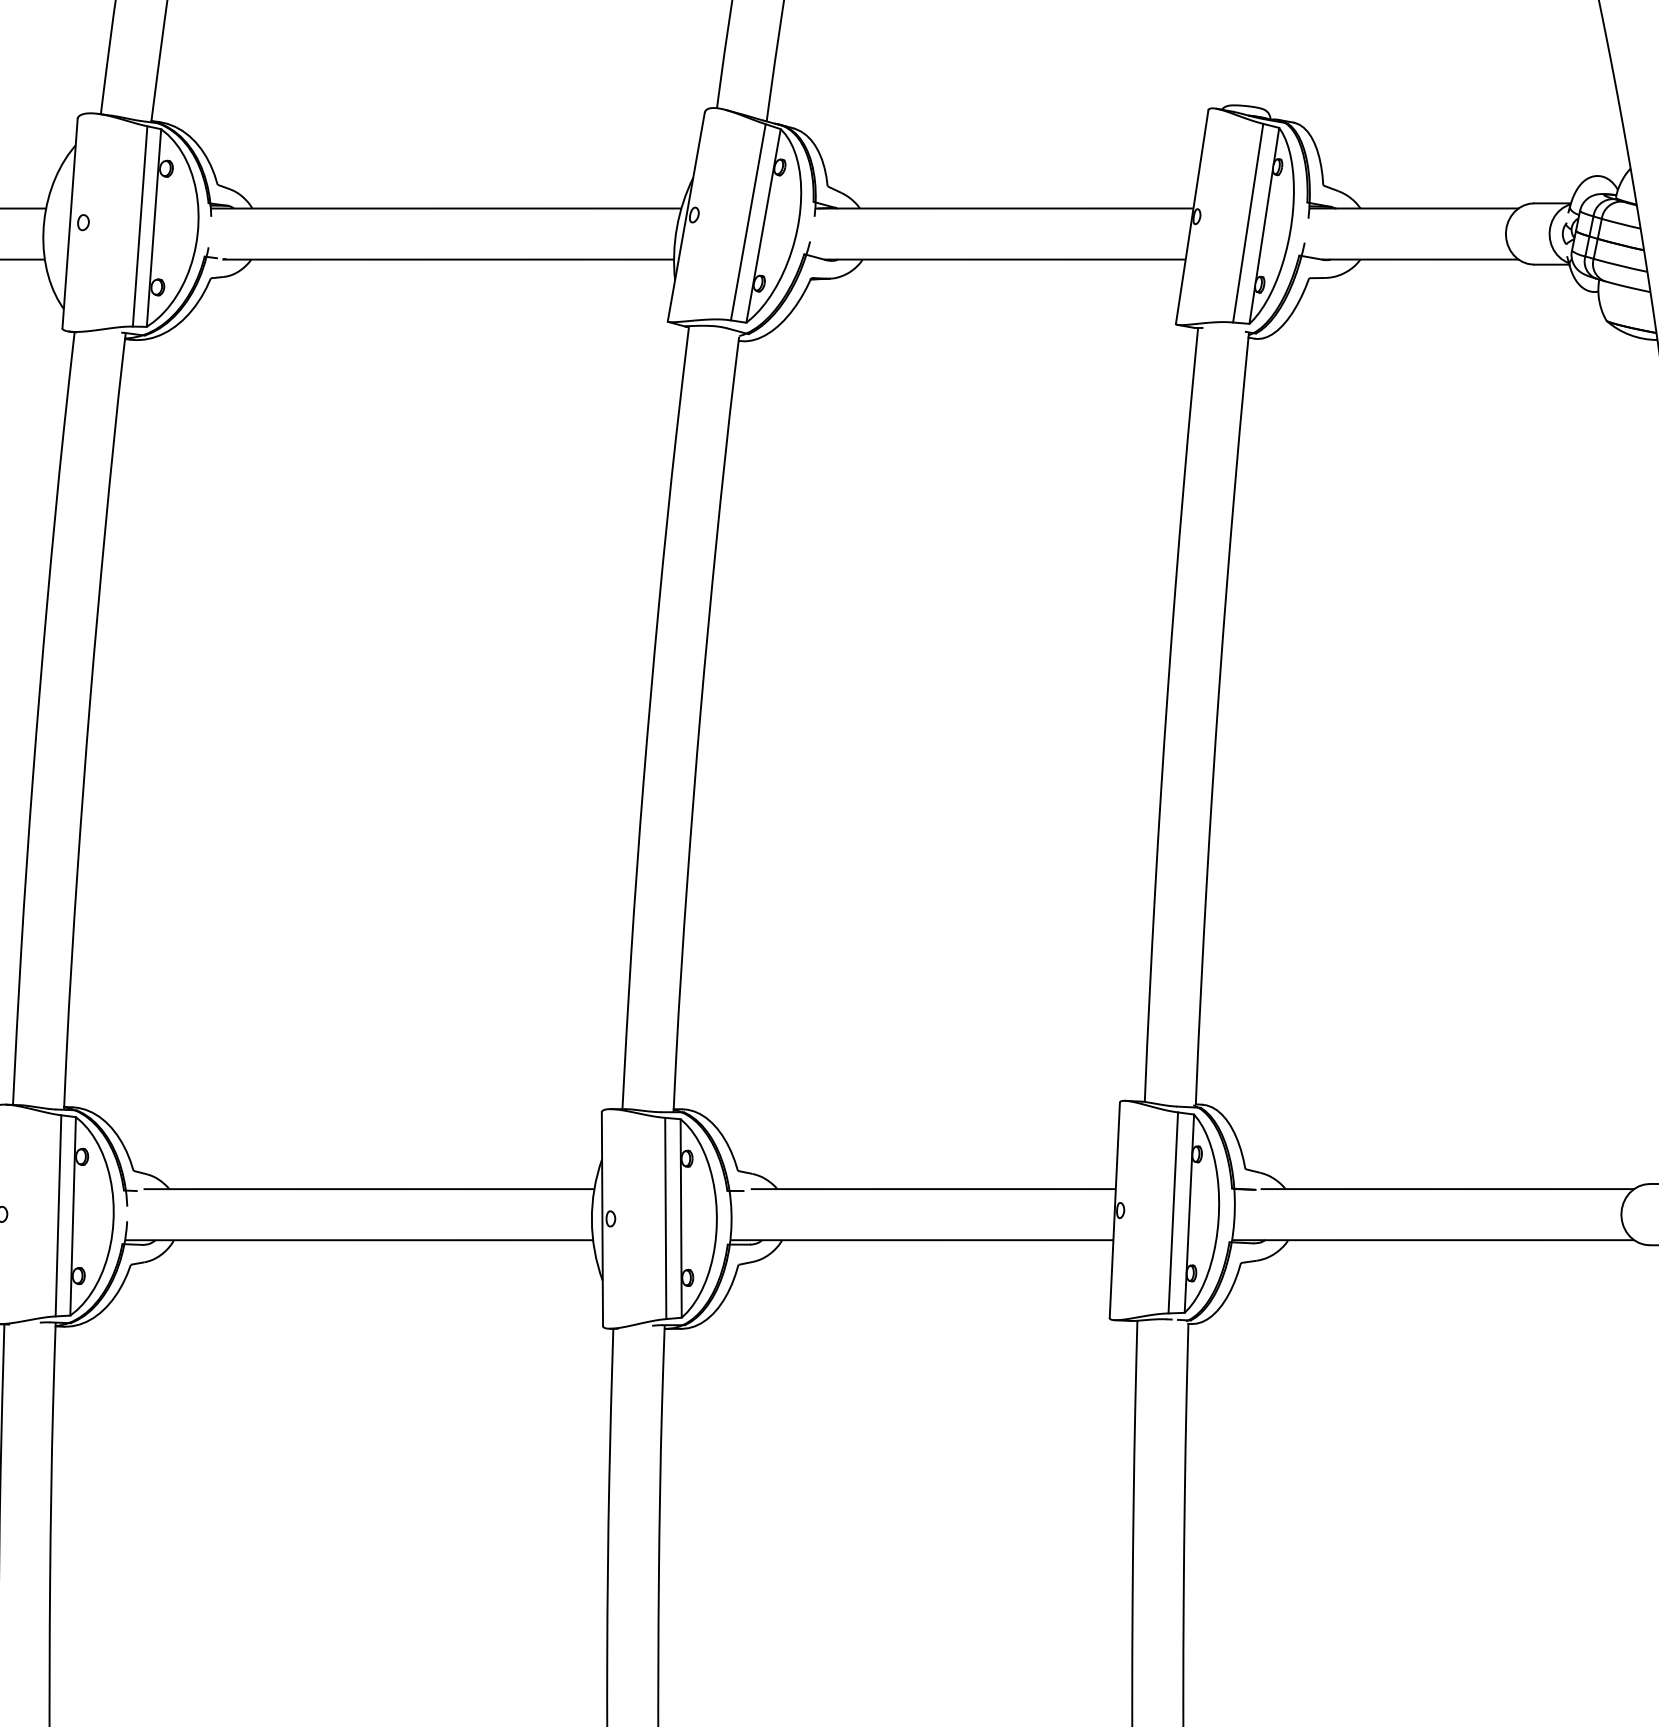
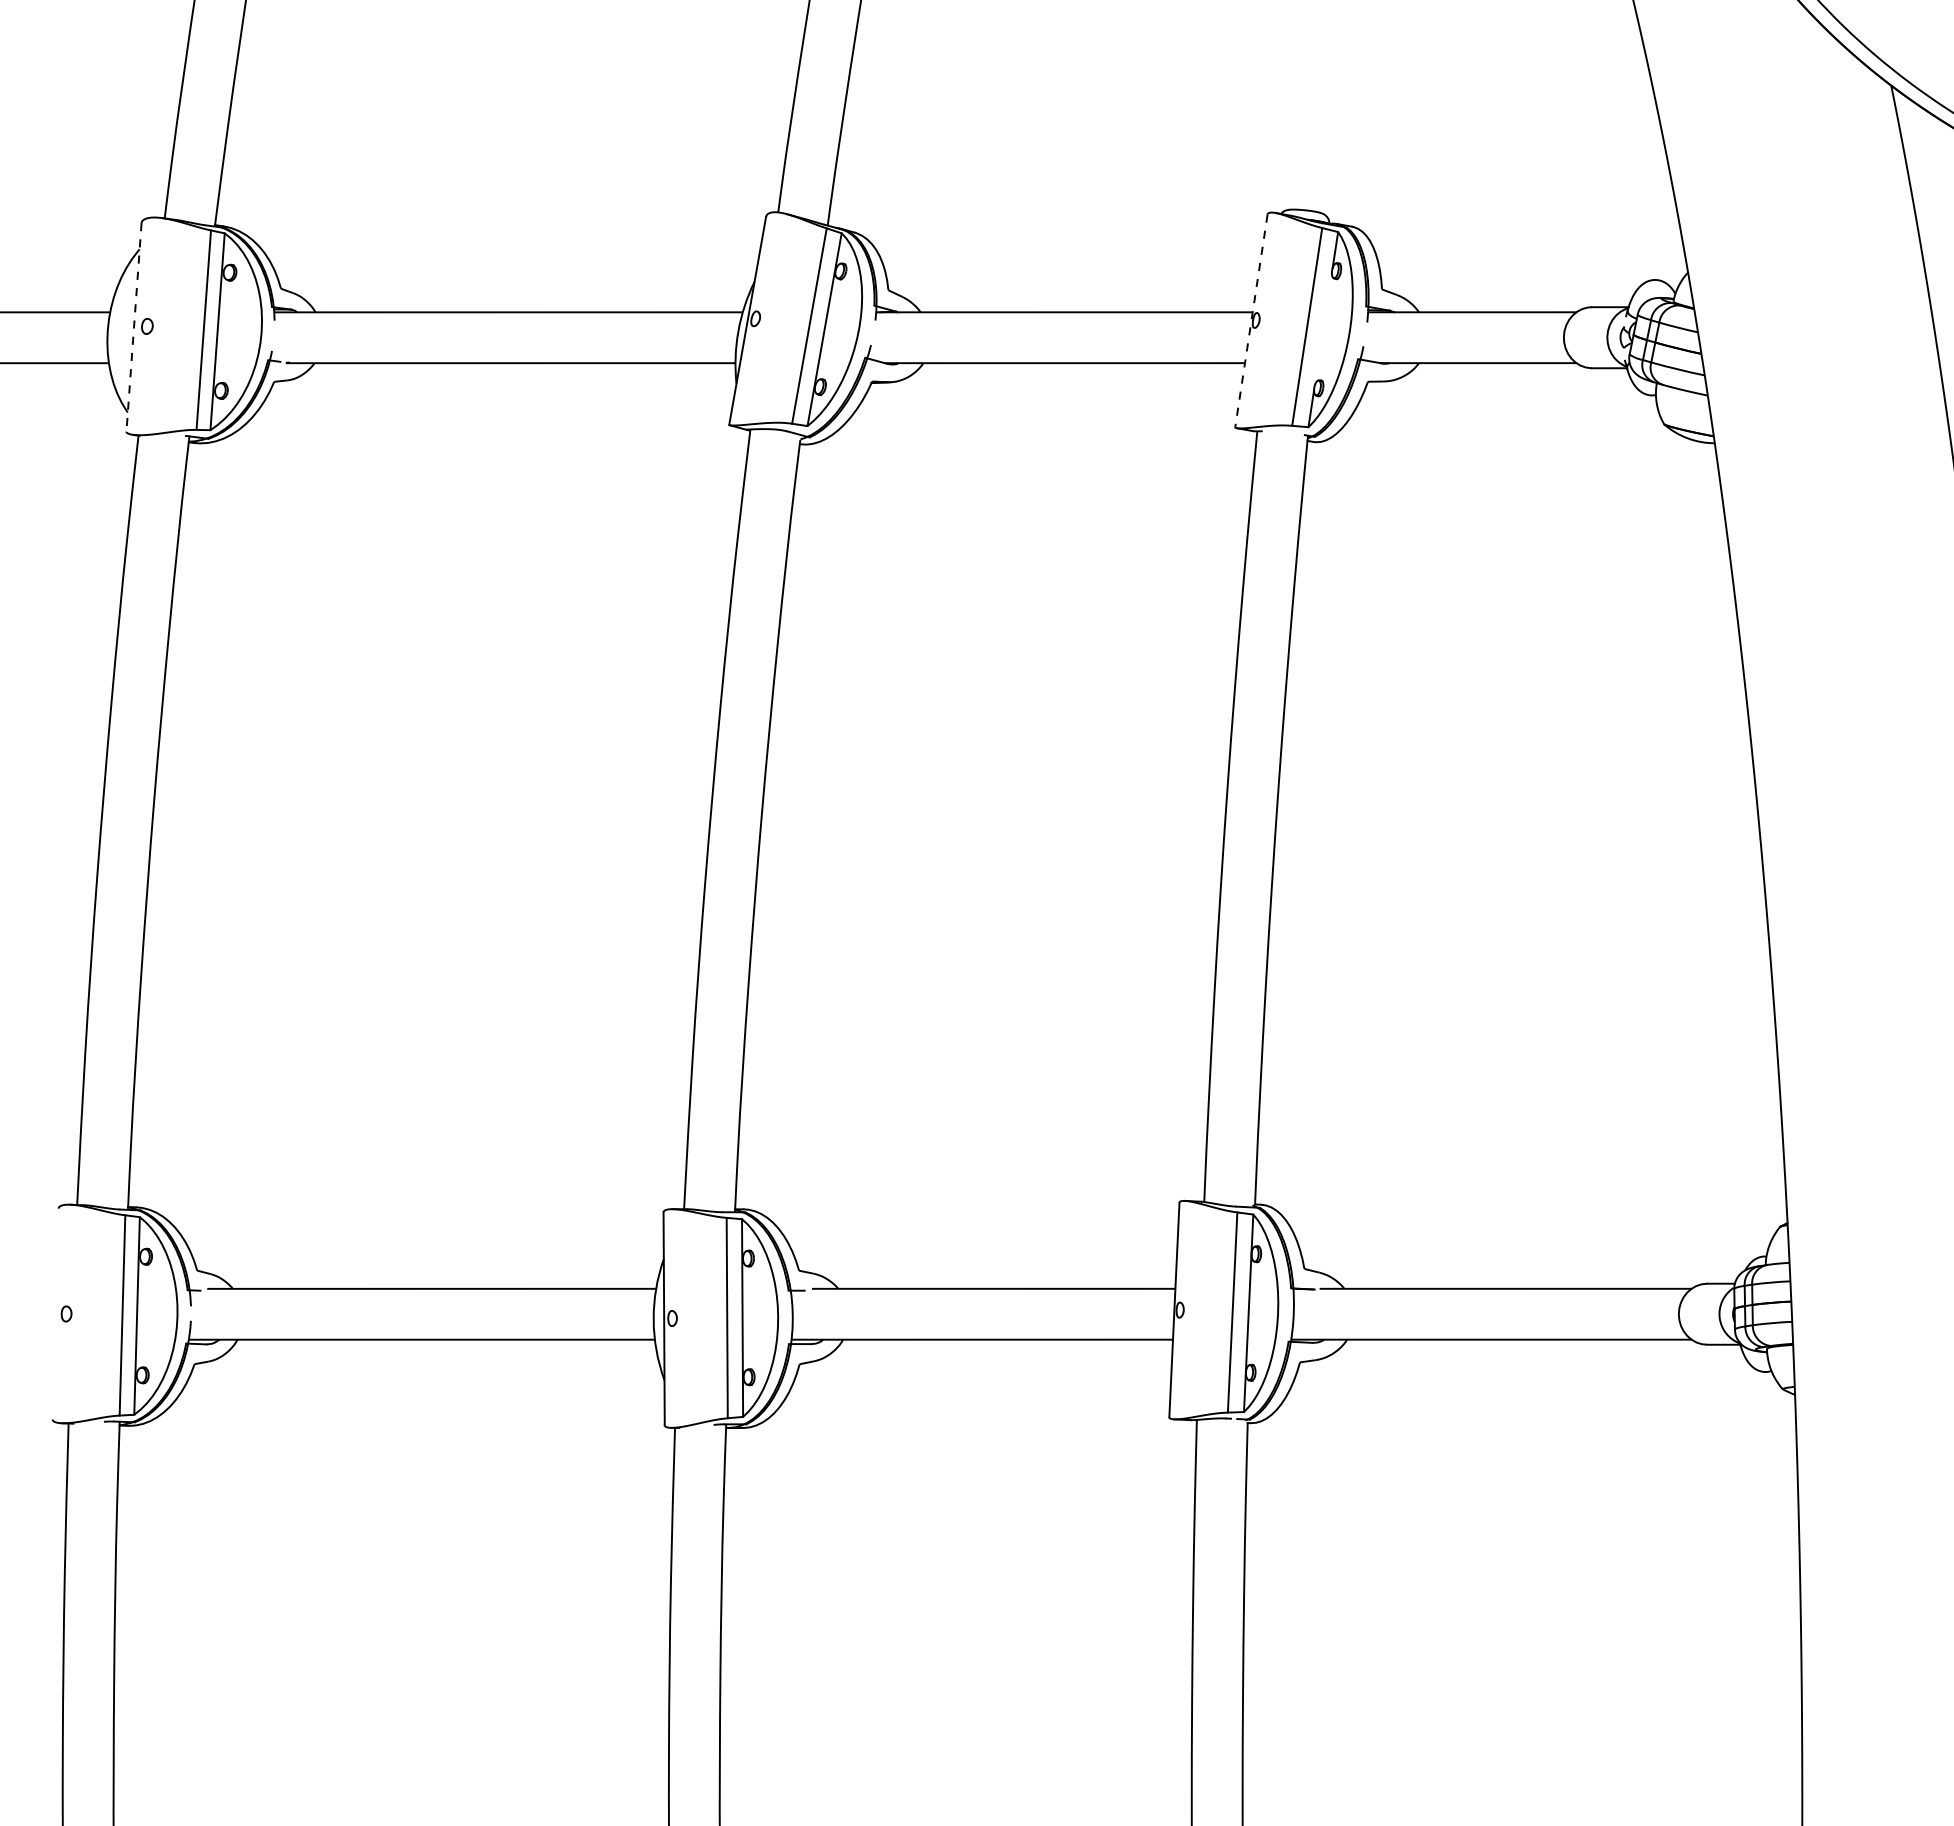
line: (1192, 216) -> (1251, 320), solid -> dashed
line: (70, 223) -> (134, 327), solid -> dashed
line: (1263, 225) -> (1322, 329), removed

